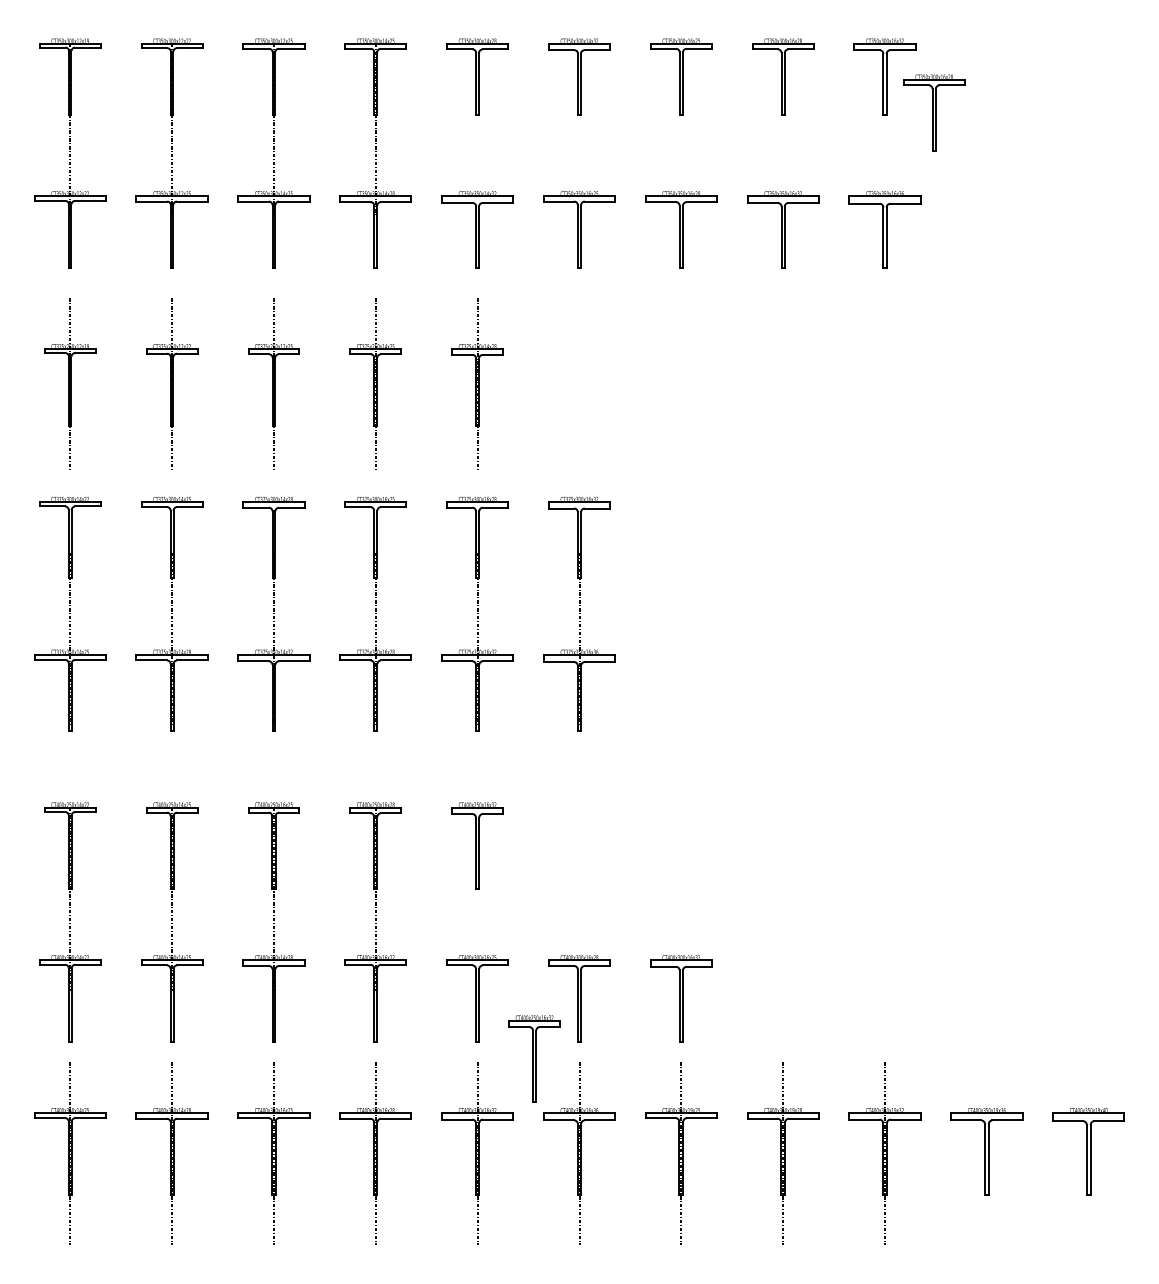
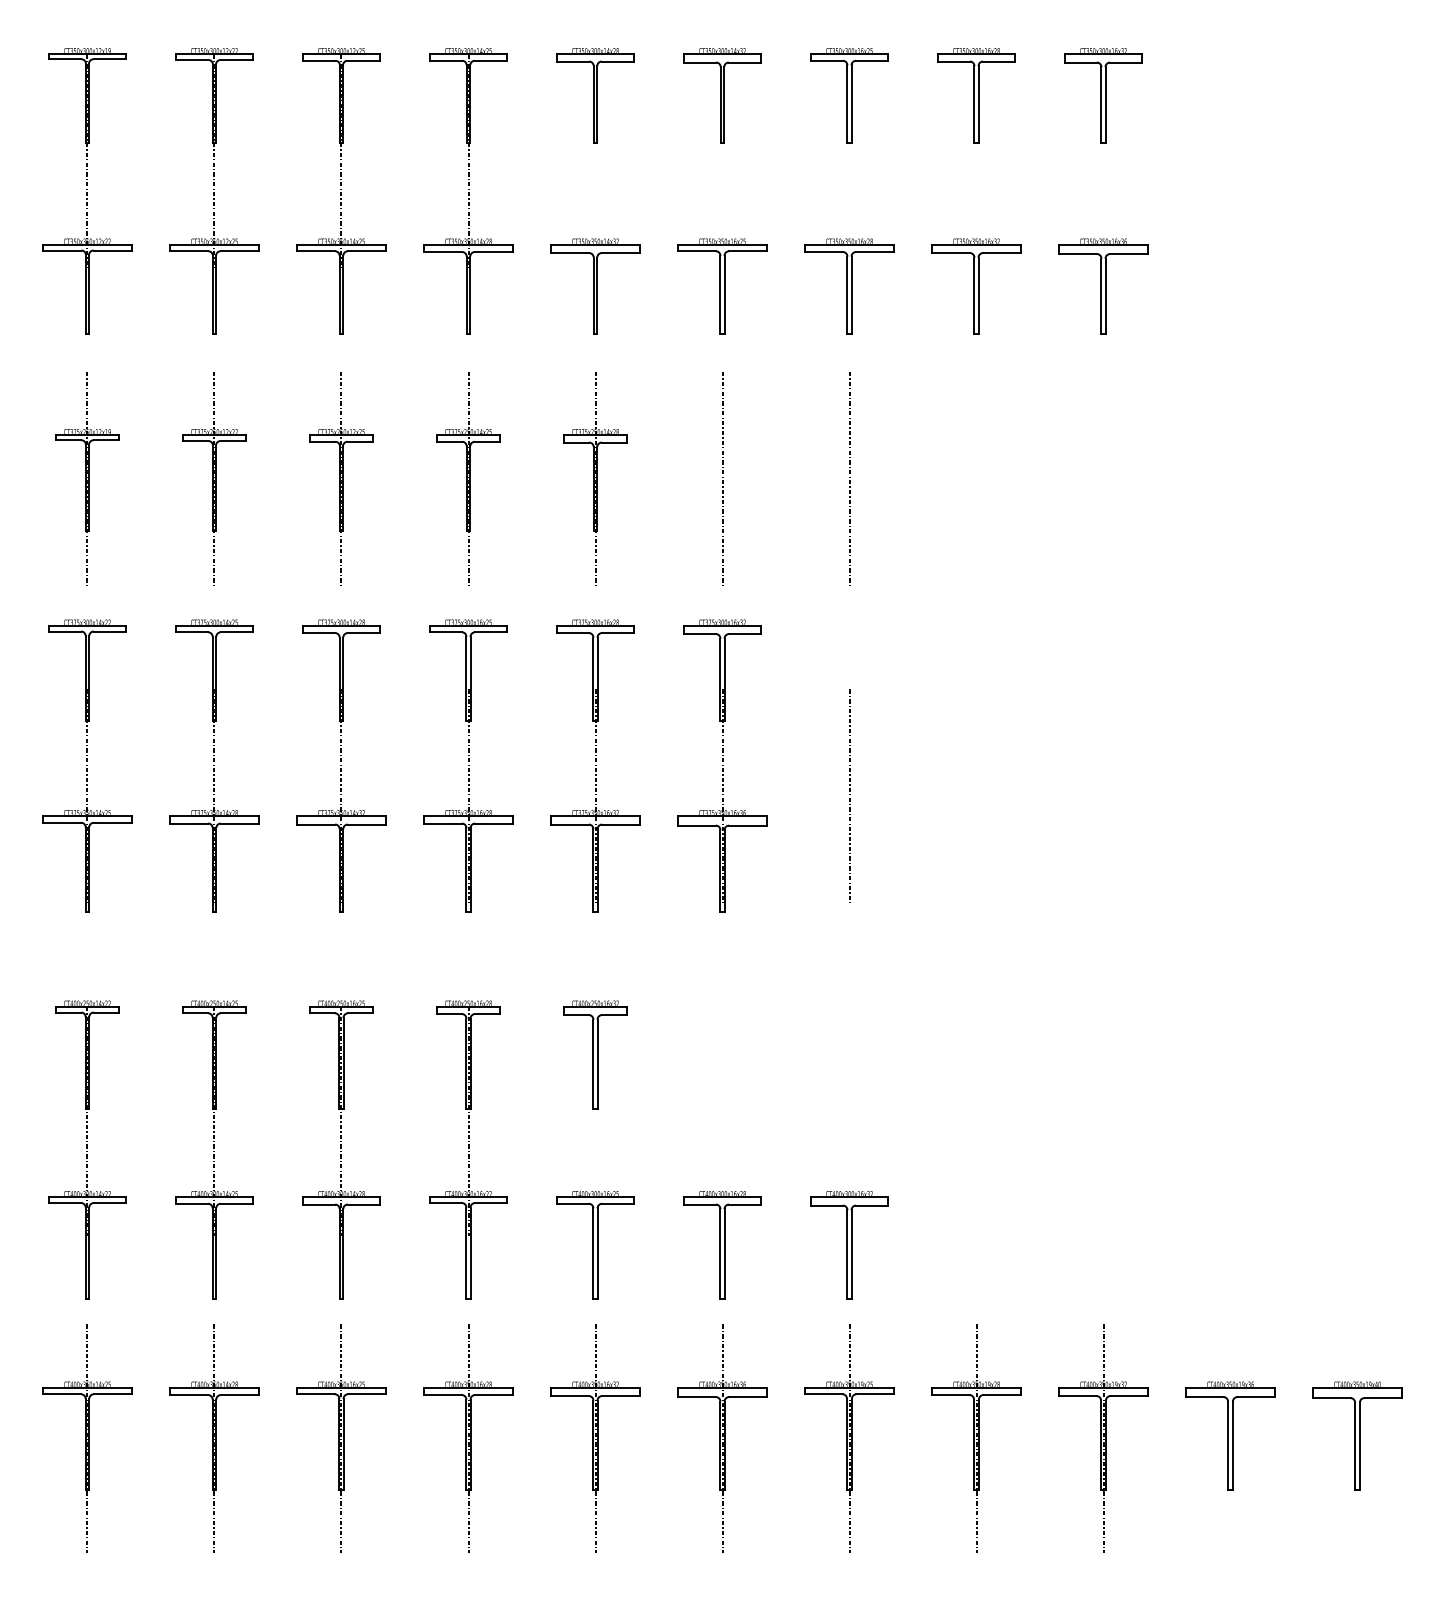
part: (934, 112) -> (1165, 140), removed
line: (579, 384) -> (722, 479), added
line: (681, 384) -> (849, 479), added
line: (681, 639) -> (849, 797), added
part: (534, 1058) -> (666, 1319), removed

